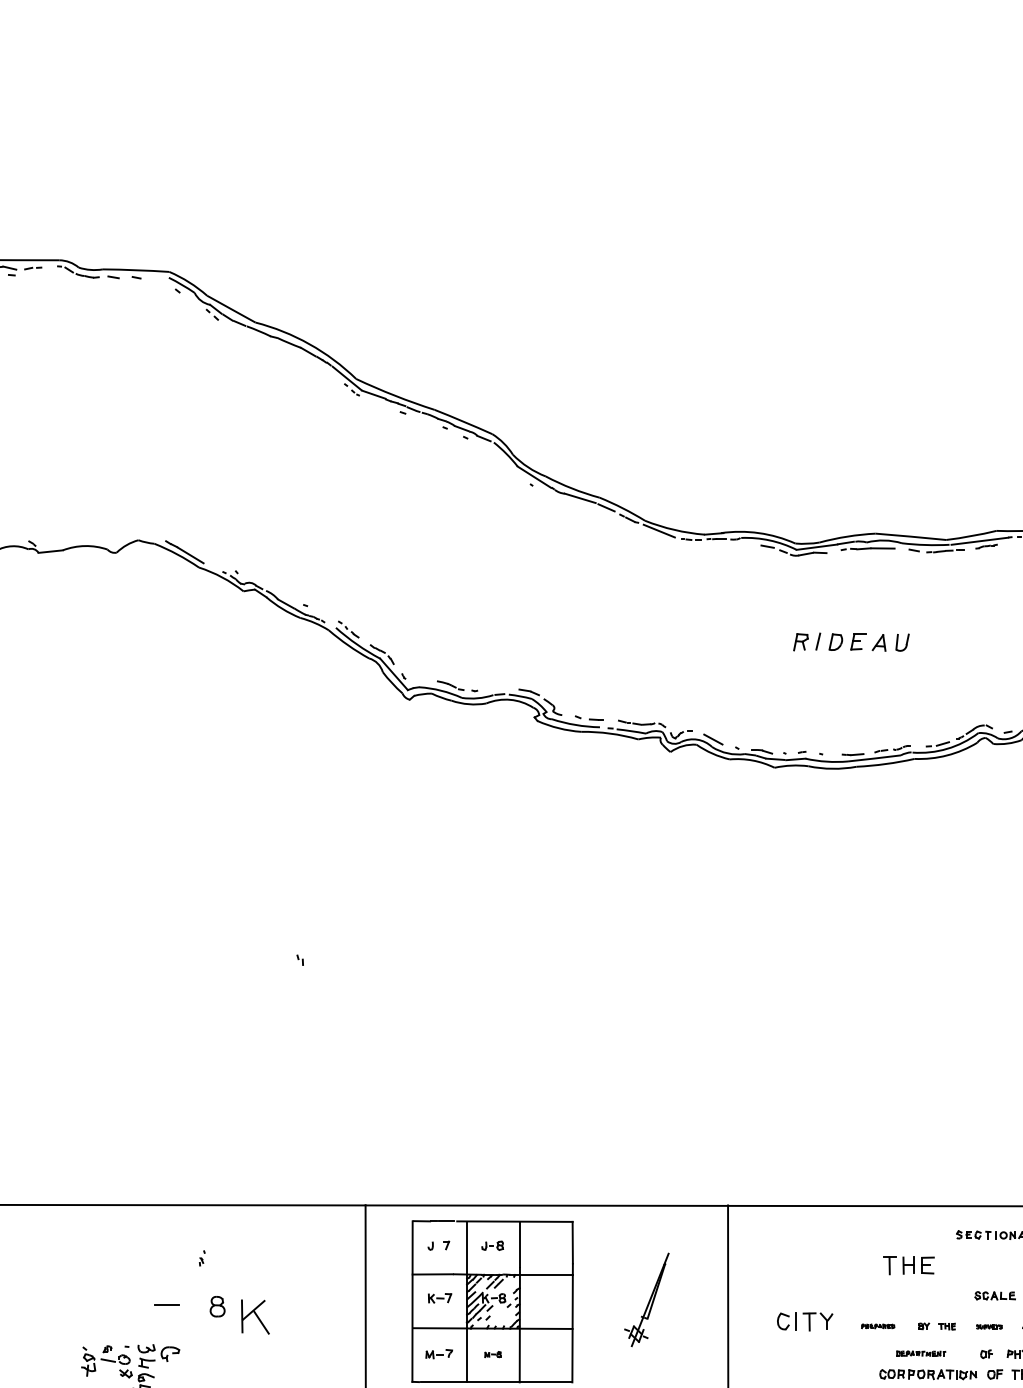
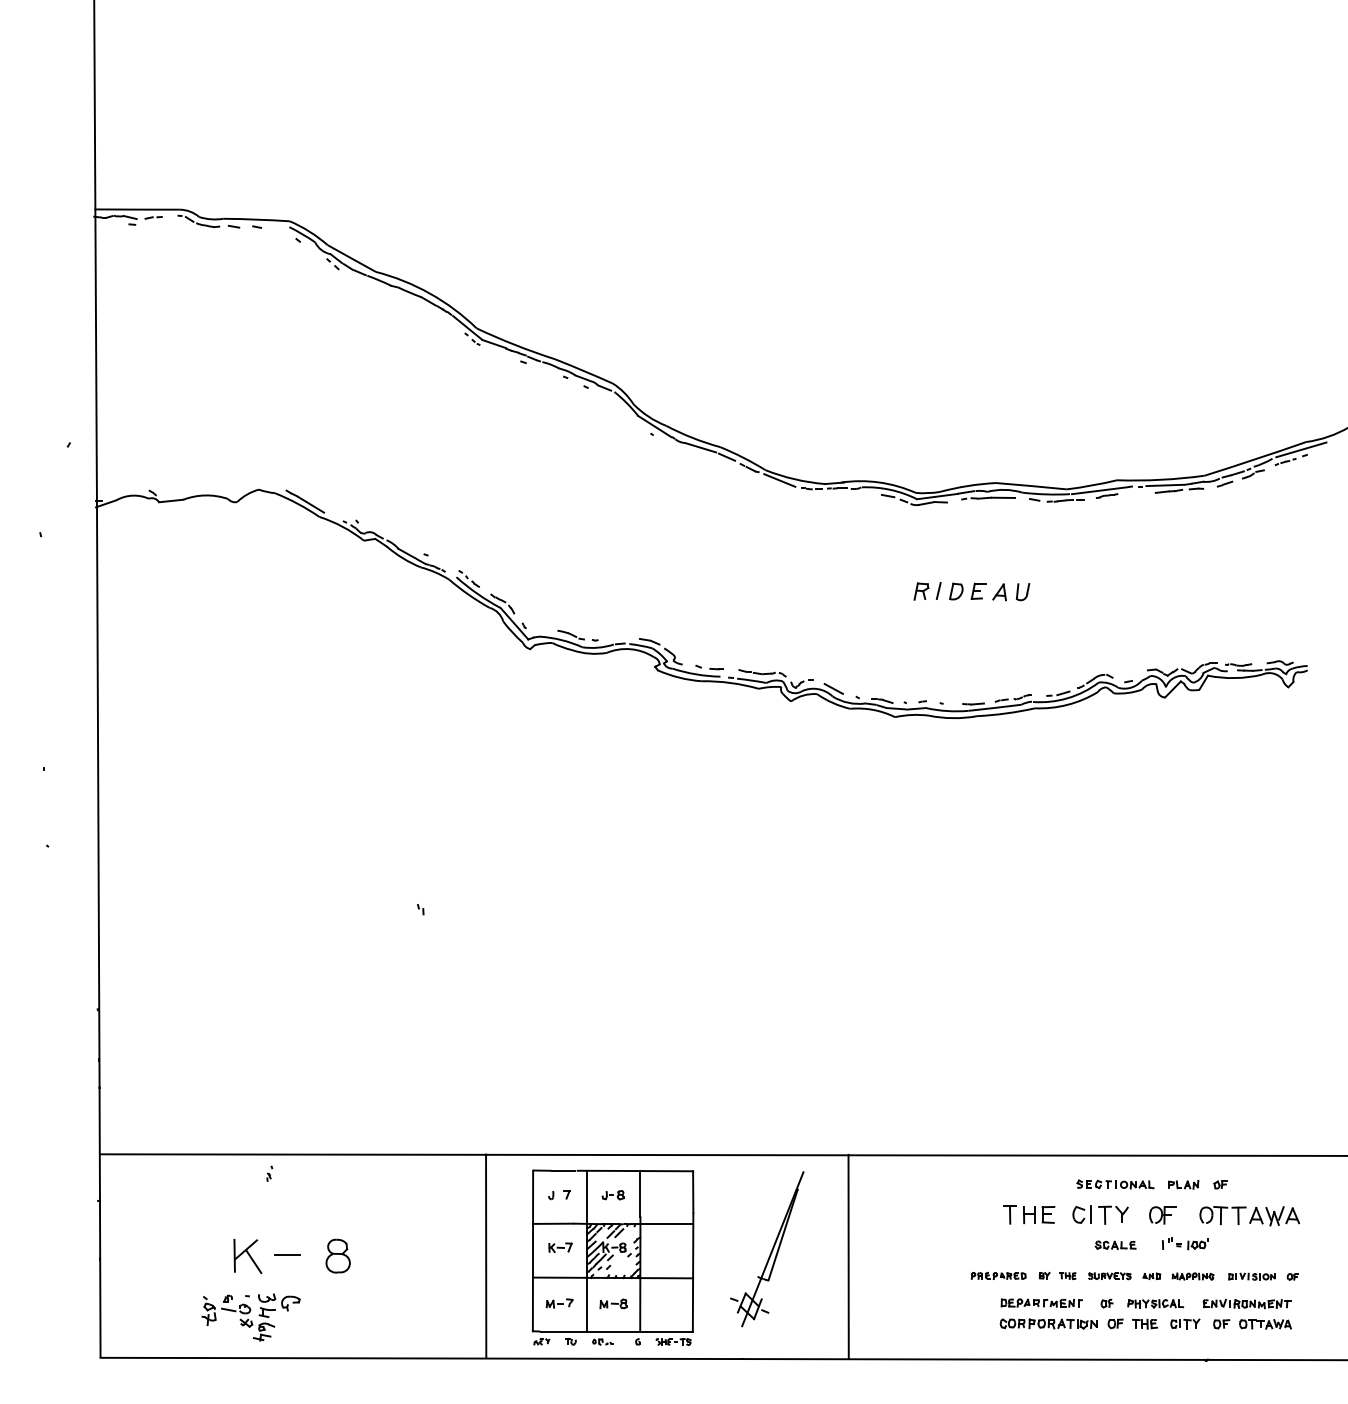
part: (202, 1258) -> (269, 1173), moved
part: (647, 1300) -> (767, 1249), size x1.67
part: (217, 1306) -> (337, 1255), size x1.67
part: (255, 1317) -> (247, 1256), moved
part: (805, 1321) -> (1100, 1214), moved
part: (878, 1326) -> (998, 1275), size x1.67
part: (989, 1327) -> (1109, 1276), size x1.67
part: (921, 1353) -> (1041, 1302), size x1.67
part: (493, 1354) -> (613, 1303), size x1.67

